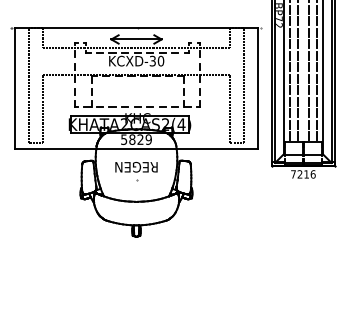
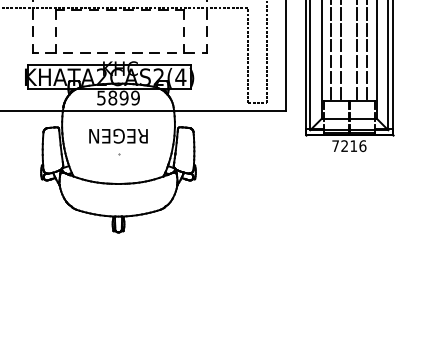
text: (140, 139) -> (124, 97), 5829 -> 5899

